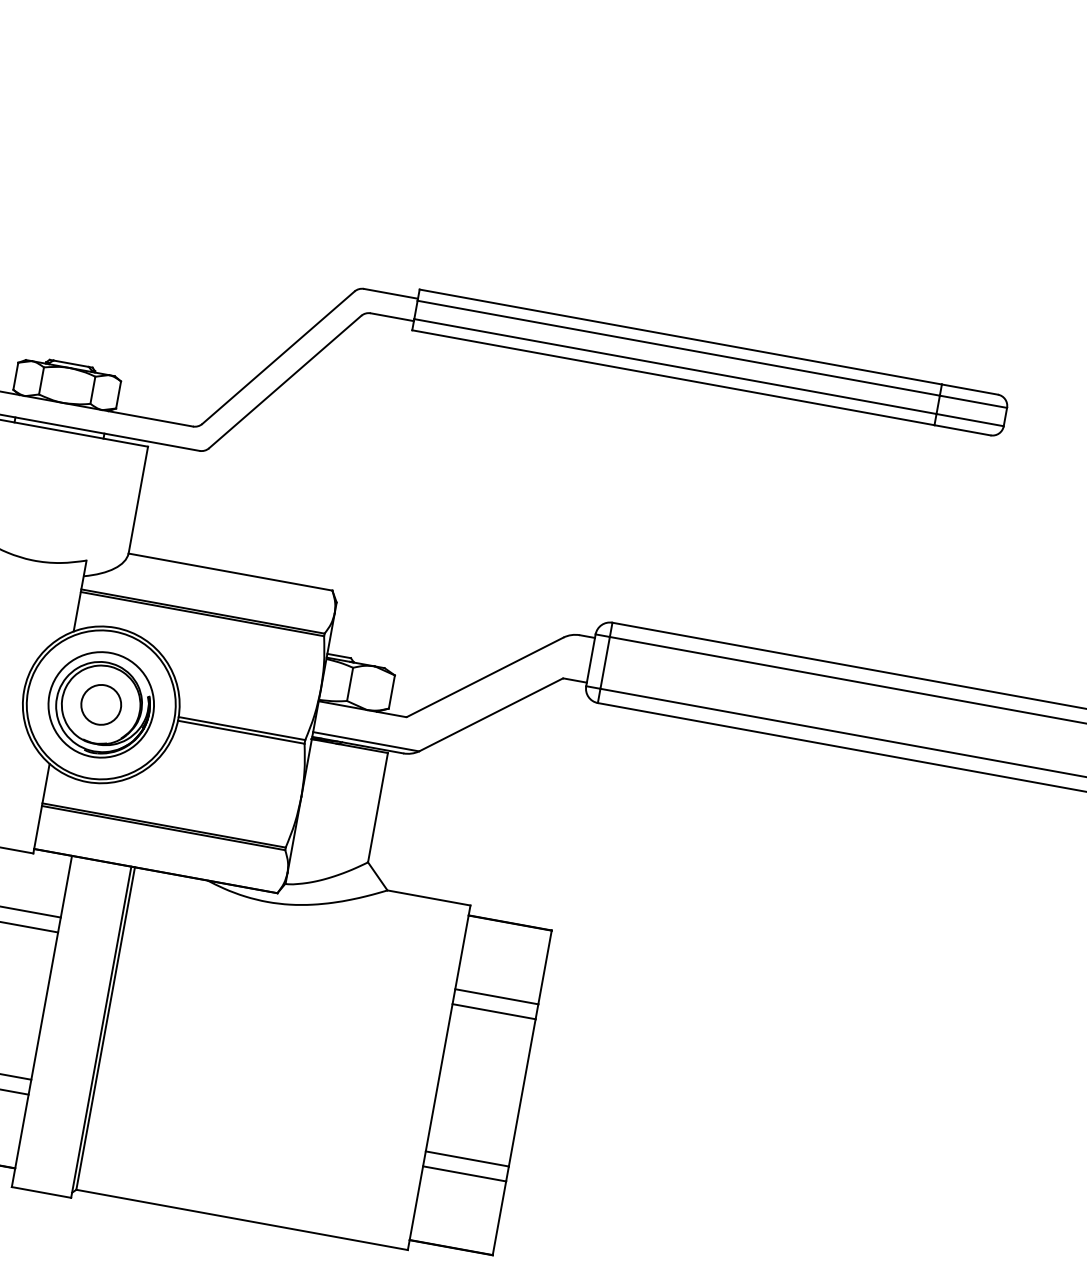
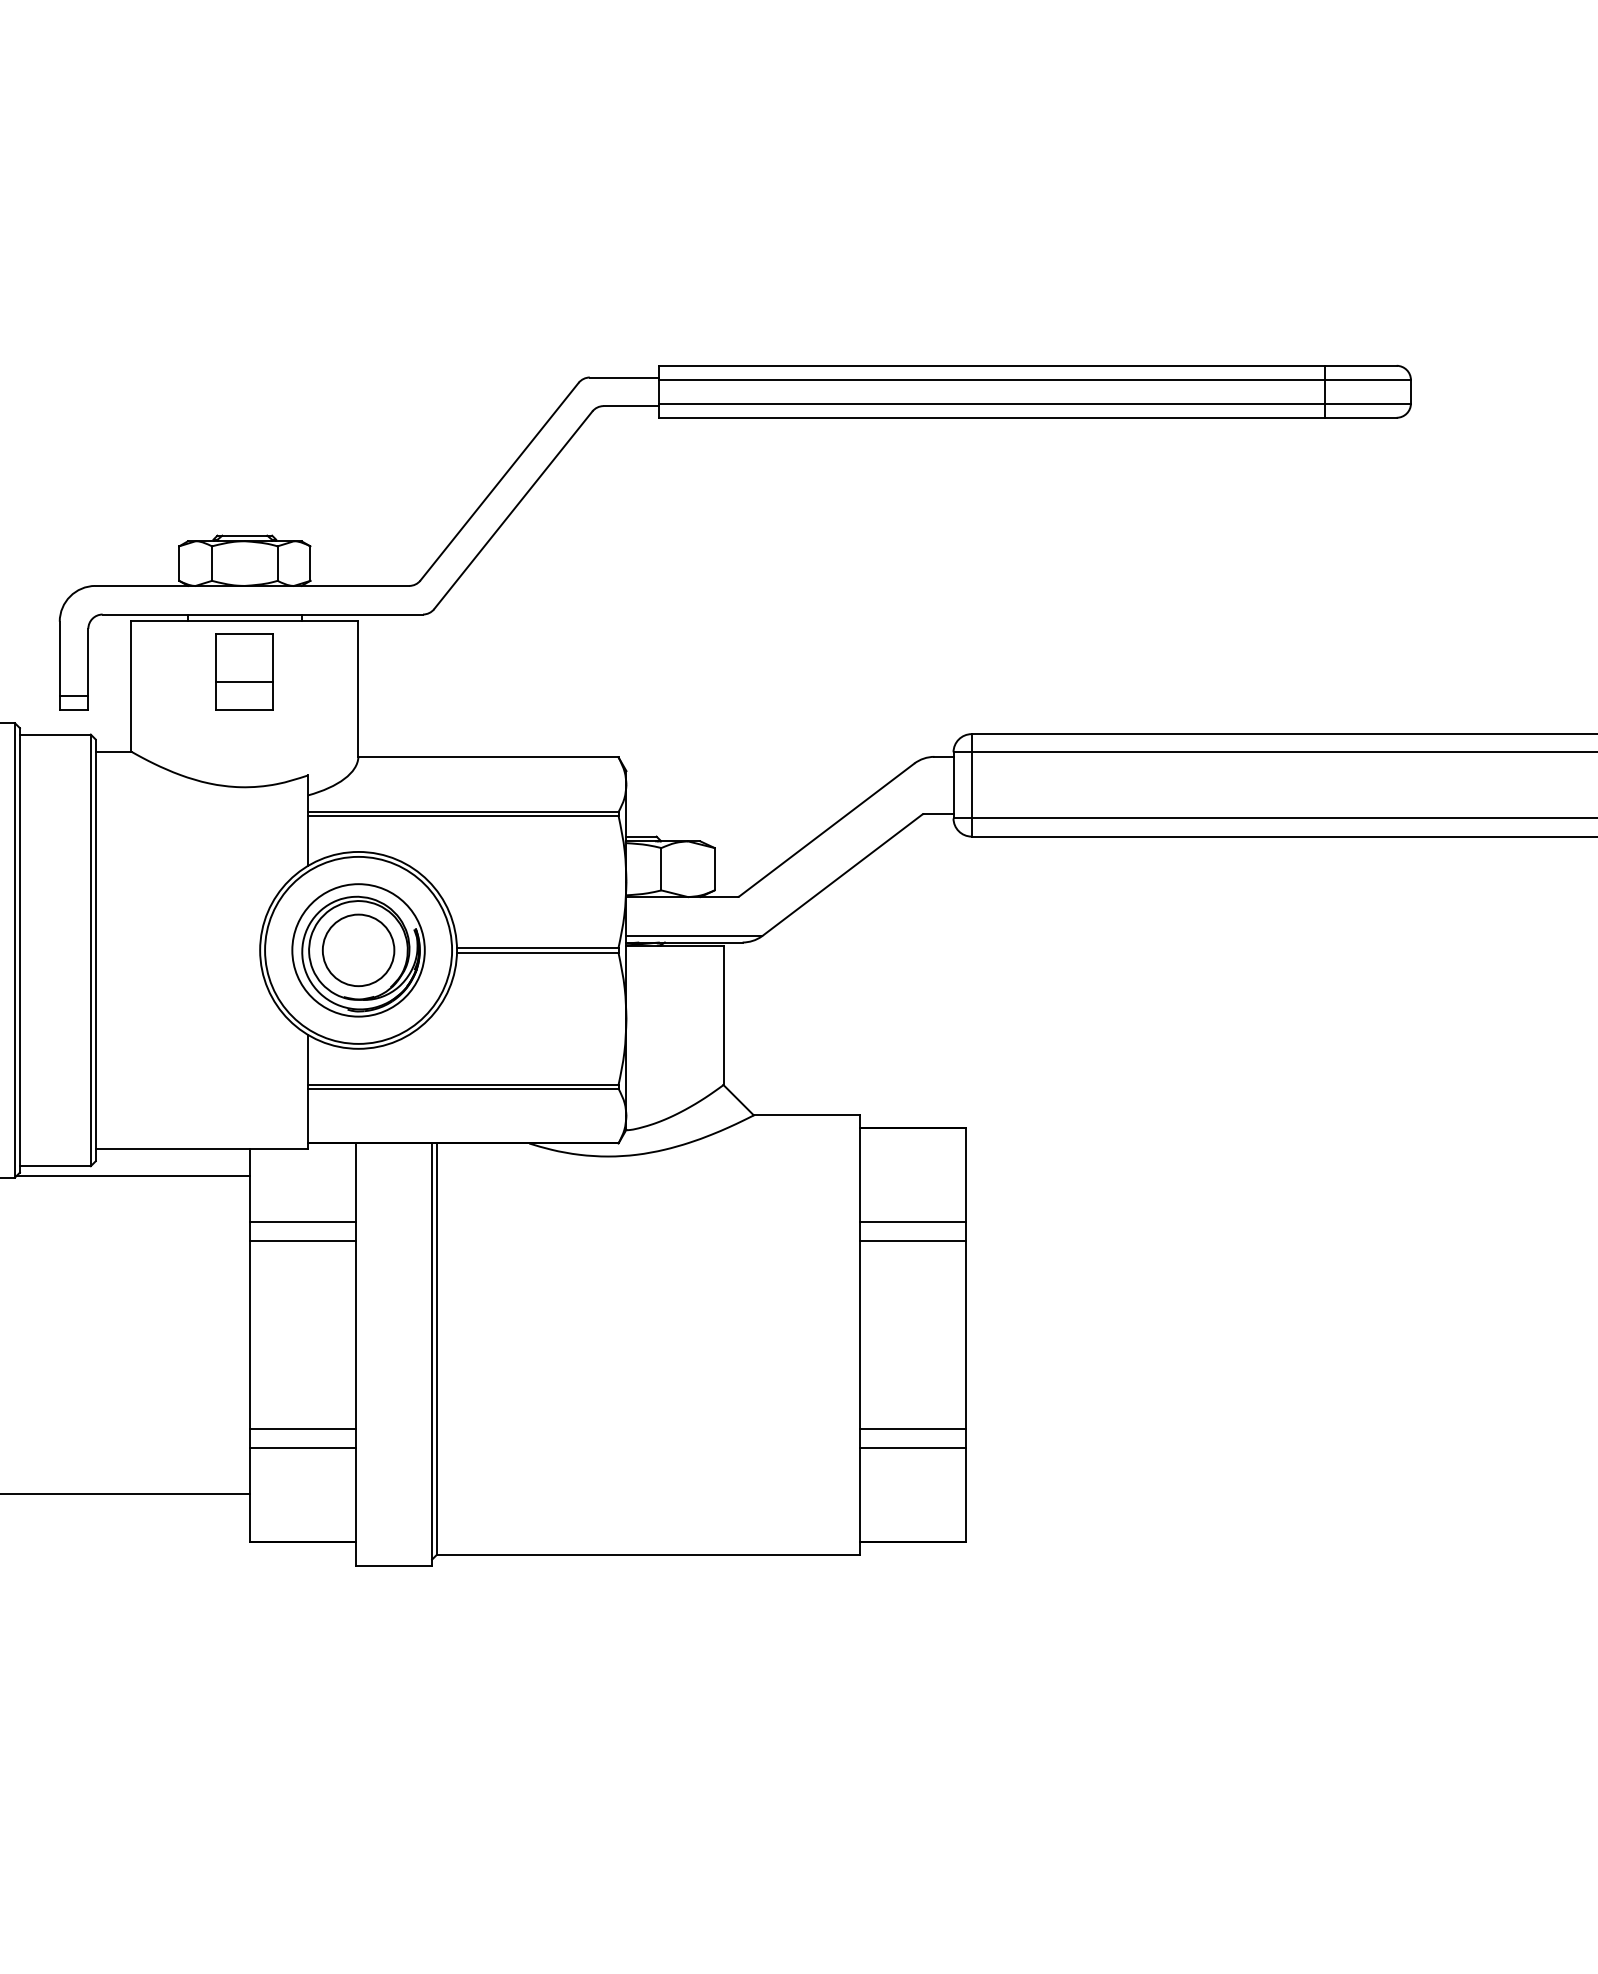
part: (51, 470) -> (244, 671), added
circle: (101, 704) -> (358, 950), size x1.43

